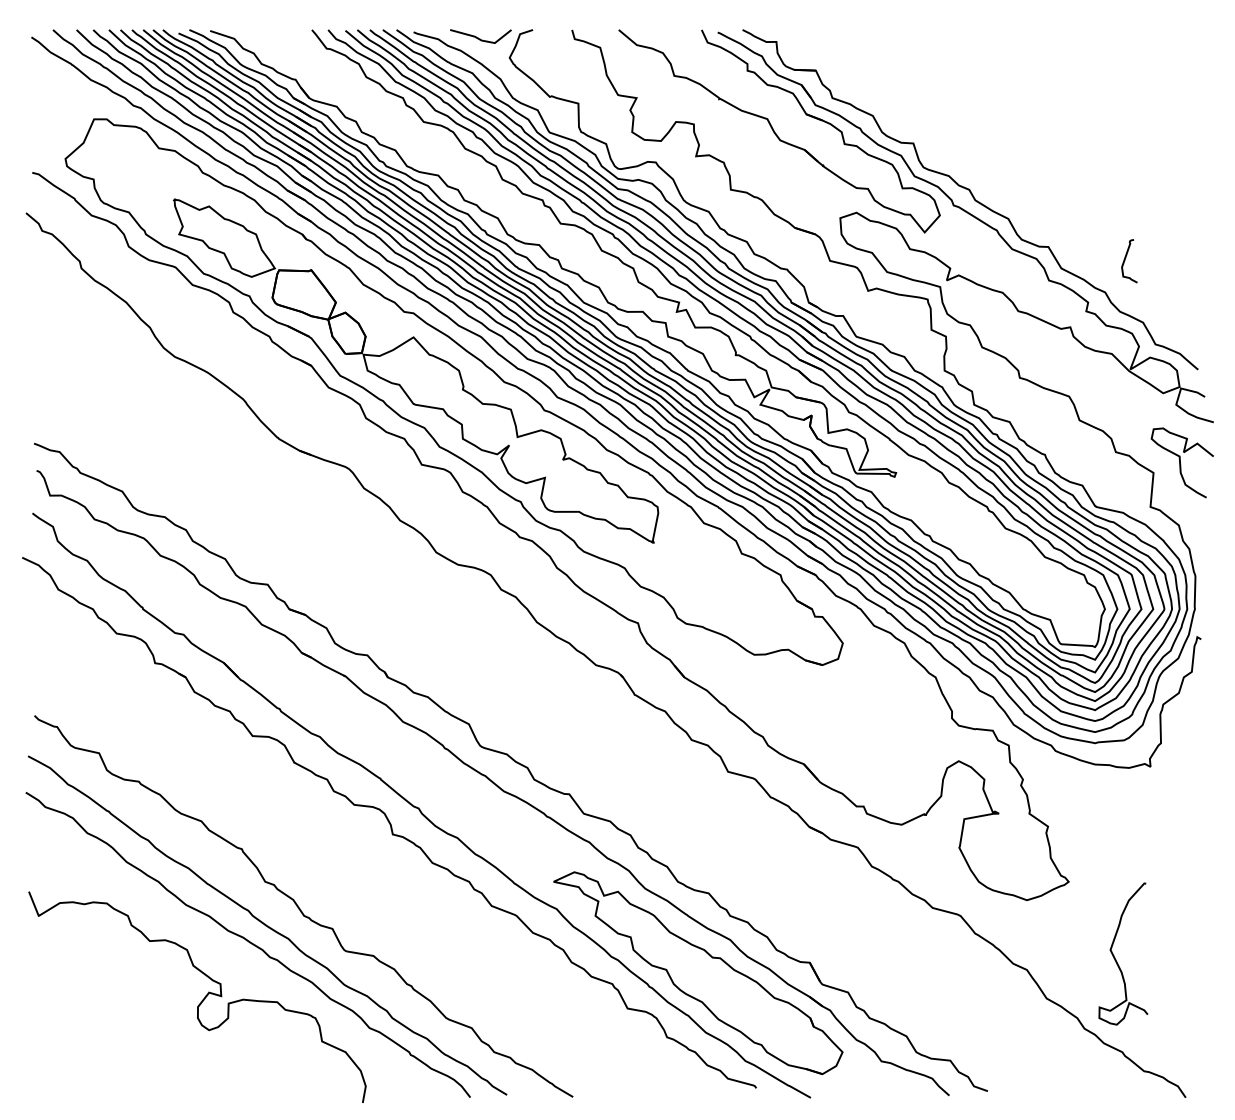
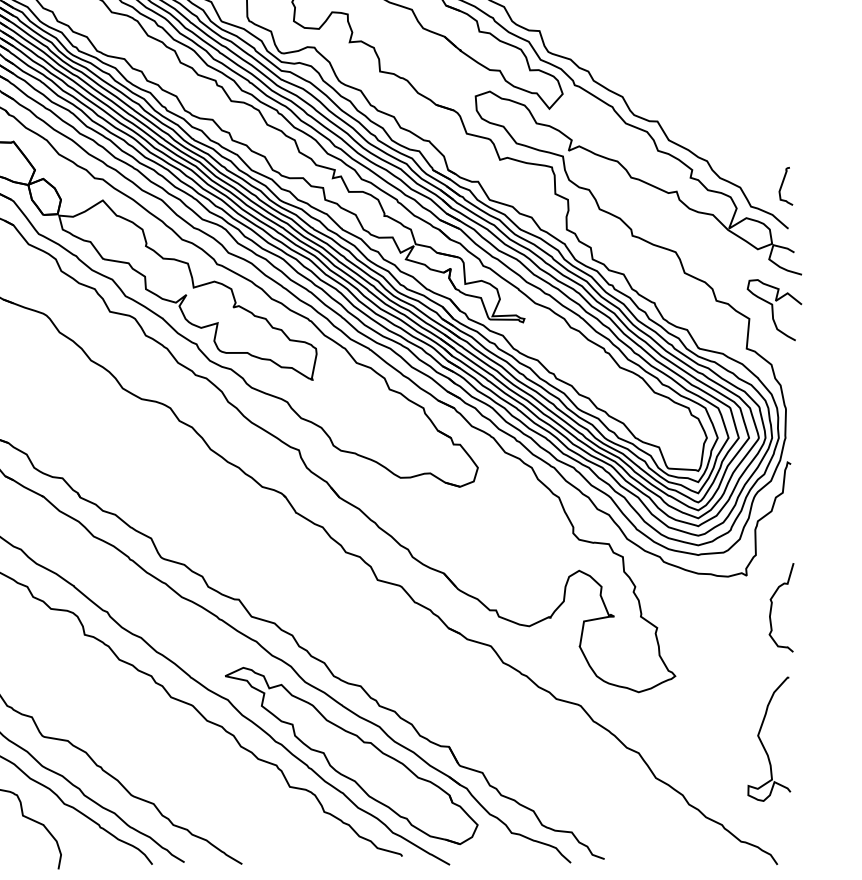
curve: (1125, 260) -> (782, 185), moved
curve: (1179, 803) -> (772, 607), added
curve: (1115, 957) -> (762, 742), moved

